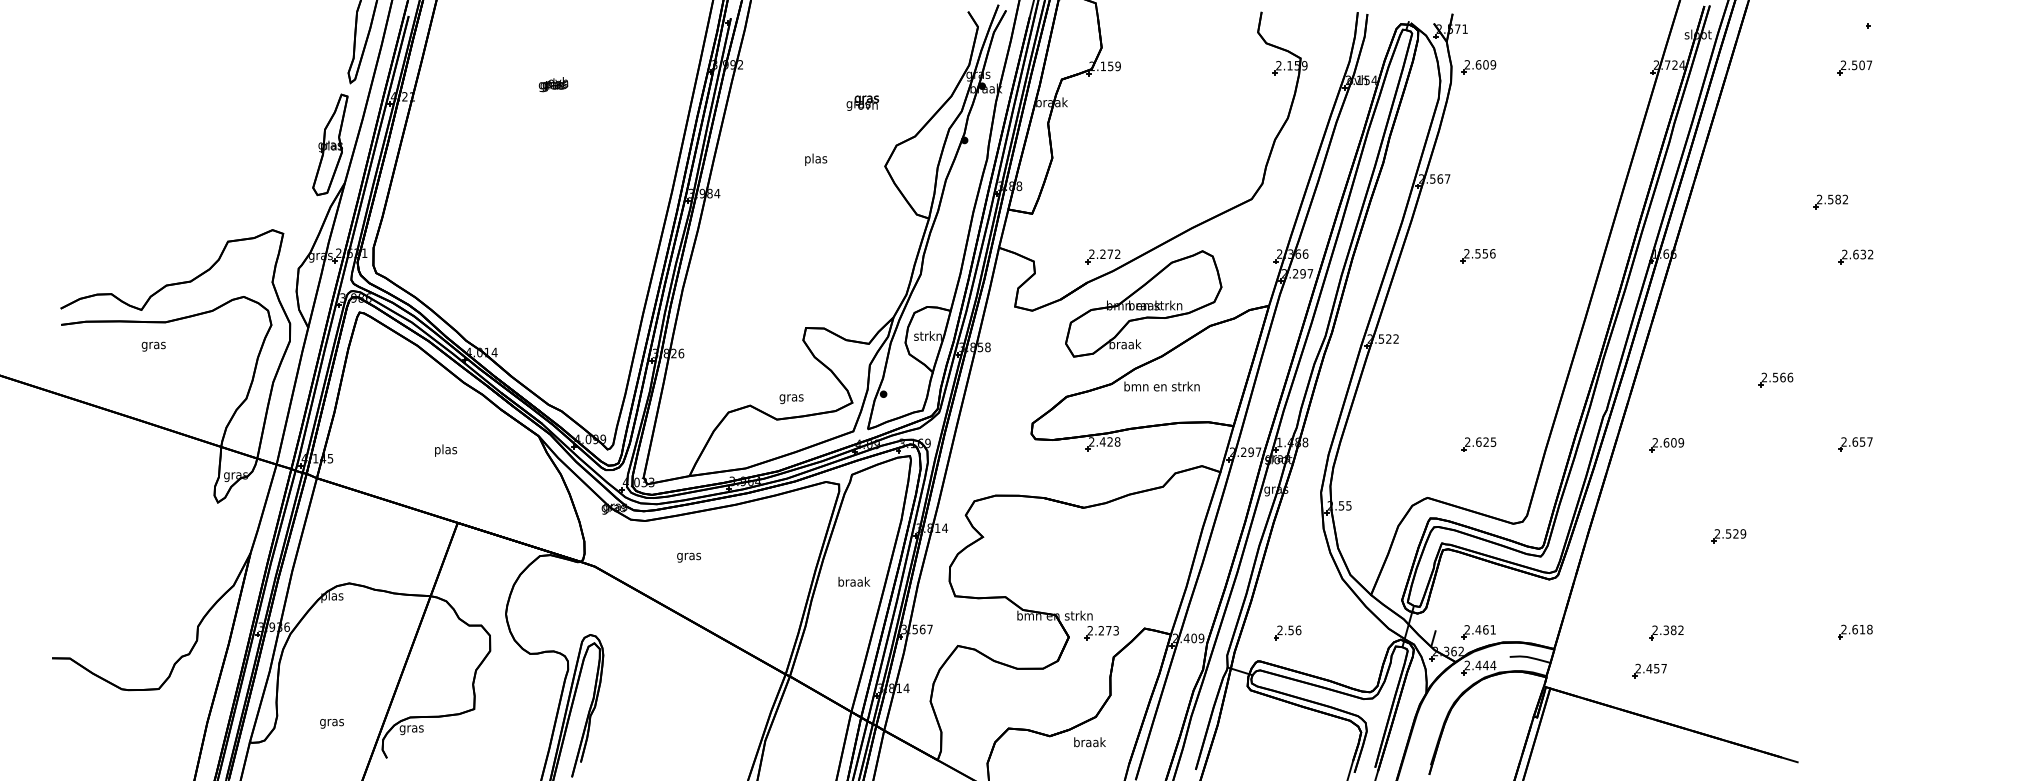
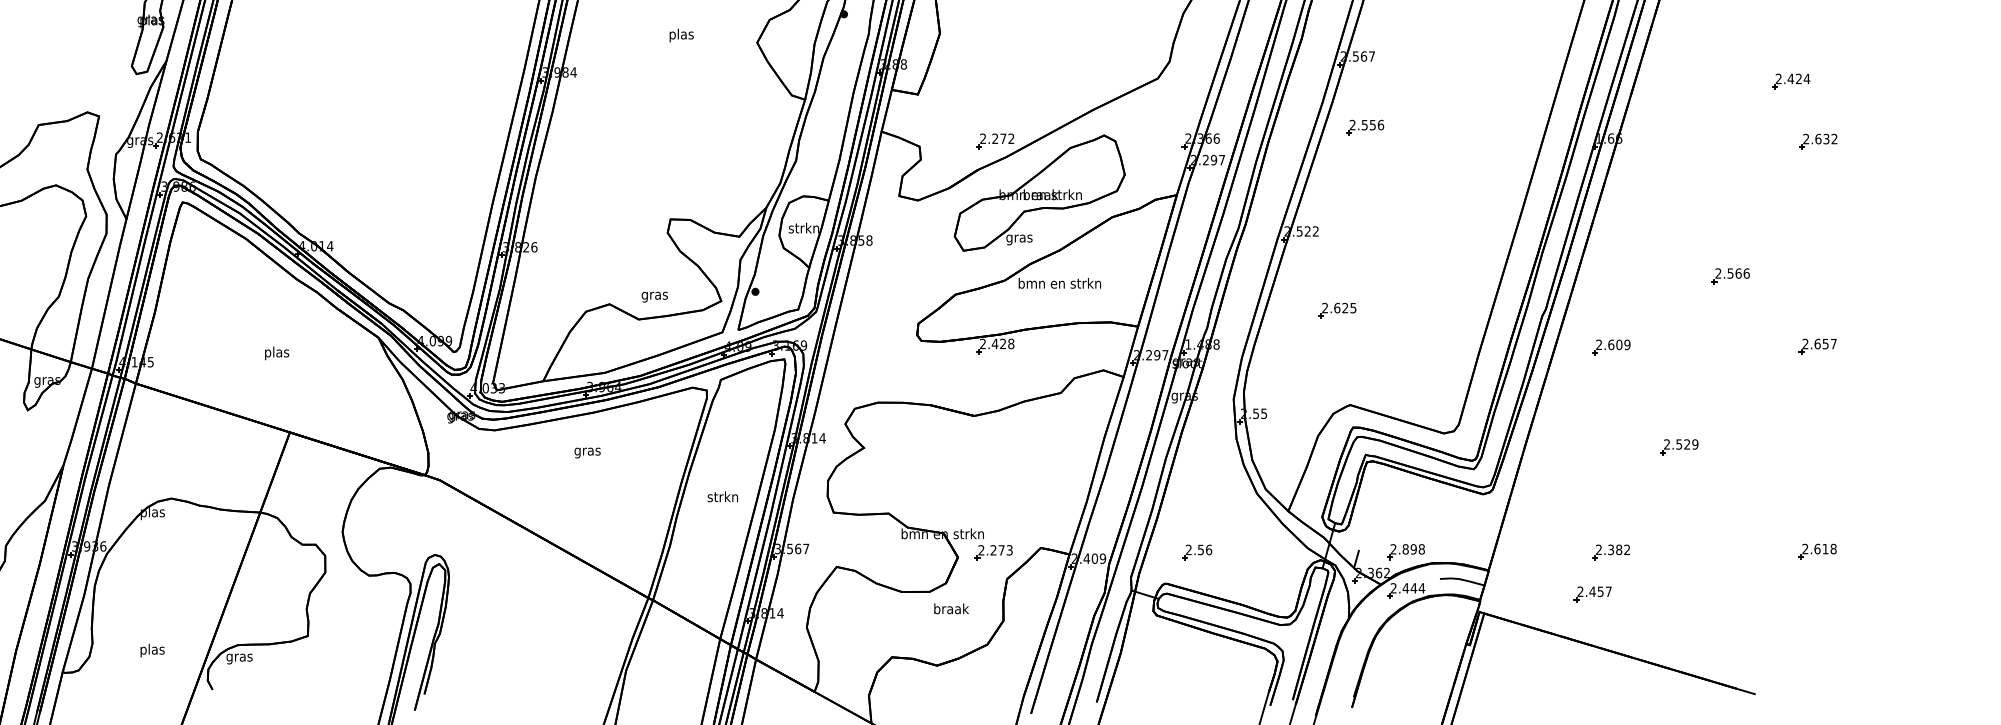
text: (1837, 199) -> (1798, 78), 2.582 -> 2.424
part: (1477, 256) -> (1364, 128), moved
text: (1125, 345) -> (1019, 238), braak -> gras
part: (1478, 444) -> (1336, 310), moved
text: (688, 557) -> (586, 452), moved
text: (854, 581) -> (723, 496), braak -> strkn
text: (1485, 629) -> (1413, 548), 2.461 -> 2.898
text: (331, 722) -> (151, 650), gras -> plas
text: (1089, 742) -> (951, 609), moved

